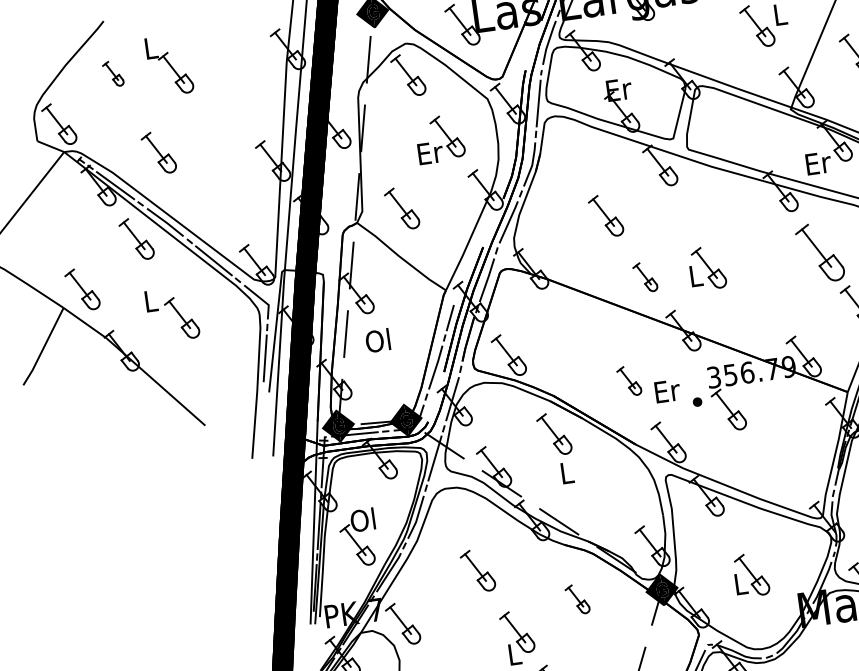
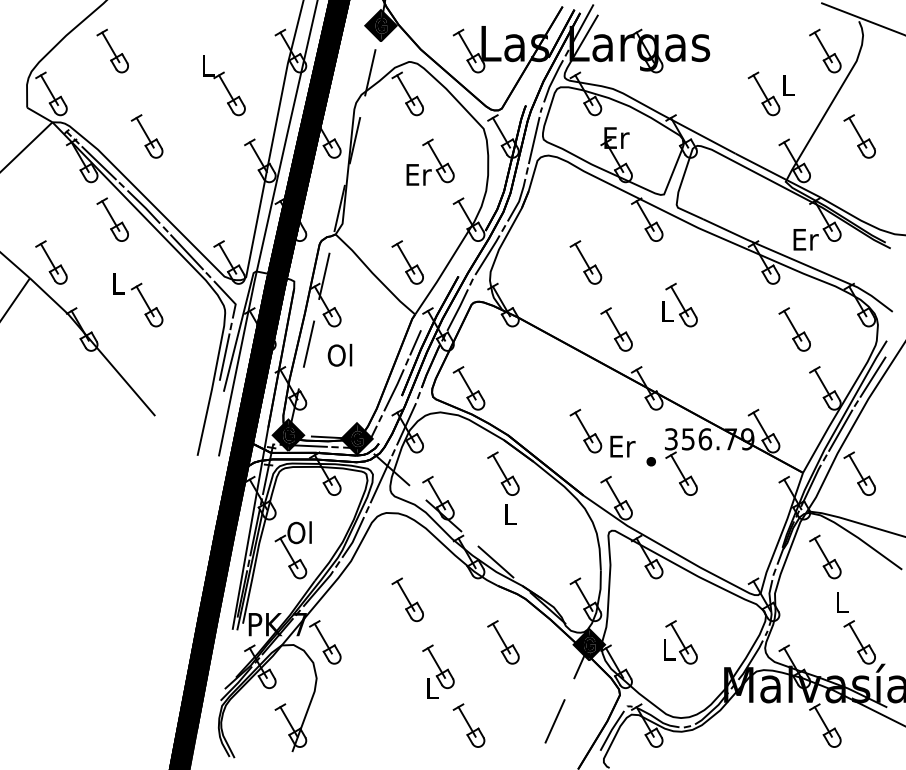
part: (169, 65) -> (224, 85), moved
part: (113, 73) -> (112, 50), size x1.67
part: (401, 208) -> (407, 262), moved
part: (819, 252) -> (794, 329), size x0.71
part: (707, 268) -> (679, 305), moved
part: (645, 277) -> (616, 329), size x1.43
part: (628, 380) -> (585, 430), size x1.43
part: (577, 599) -> (503, 642), size x1.43

